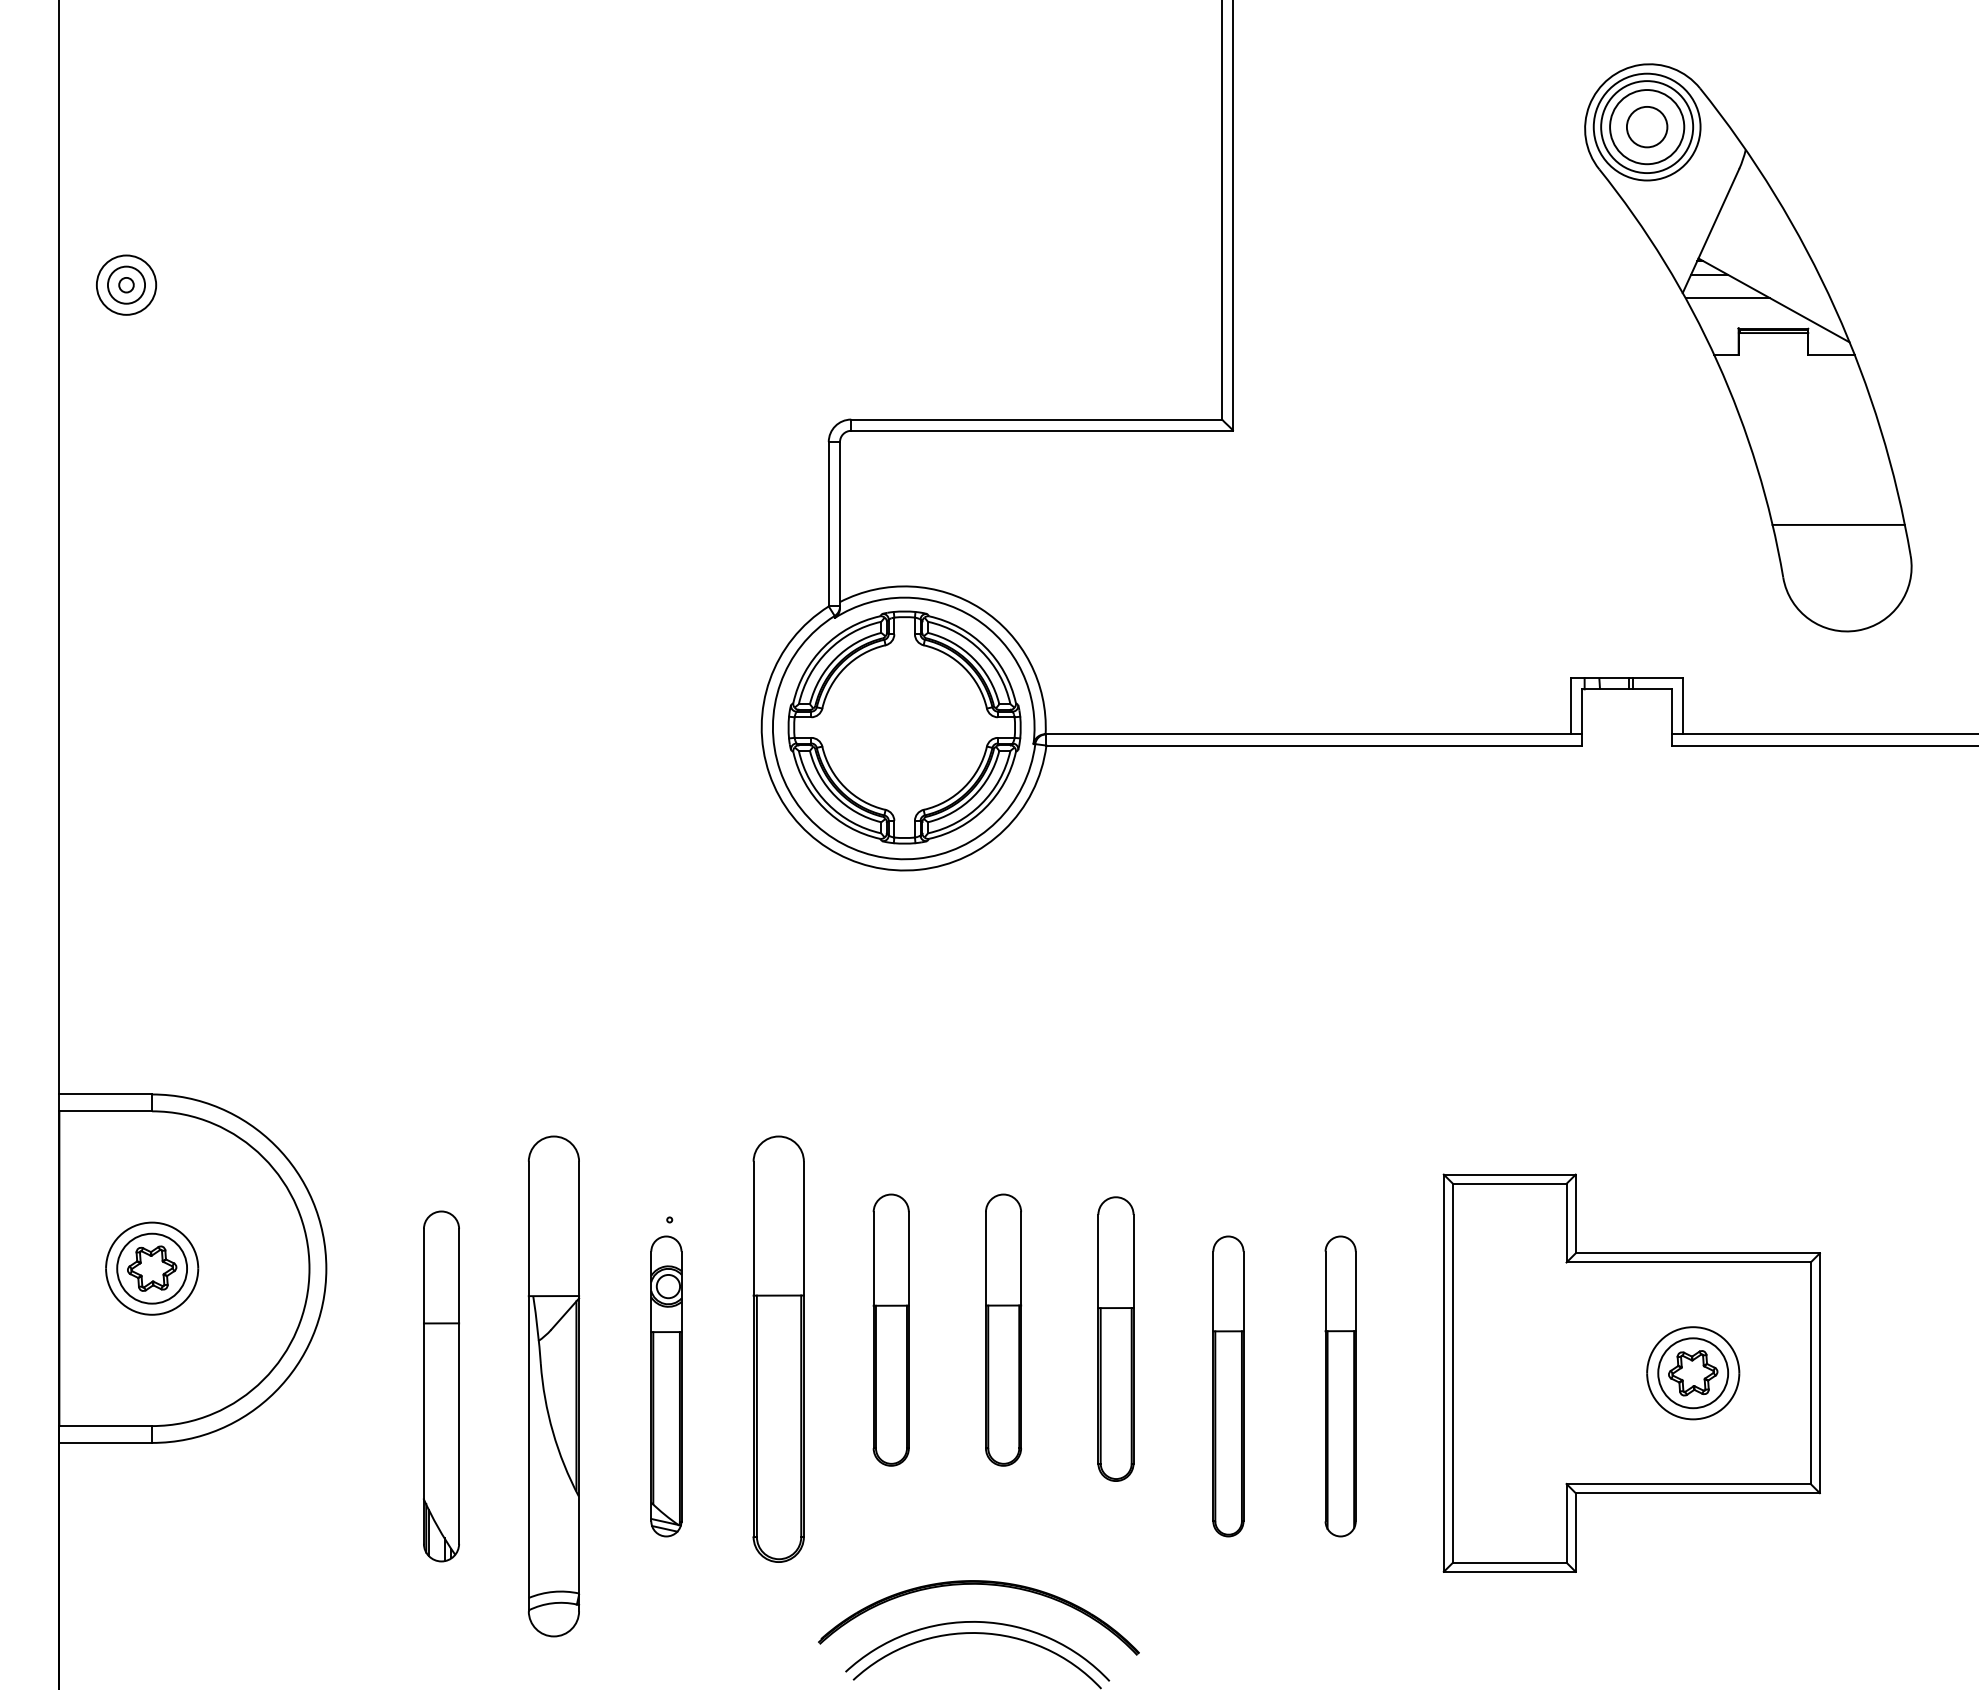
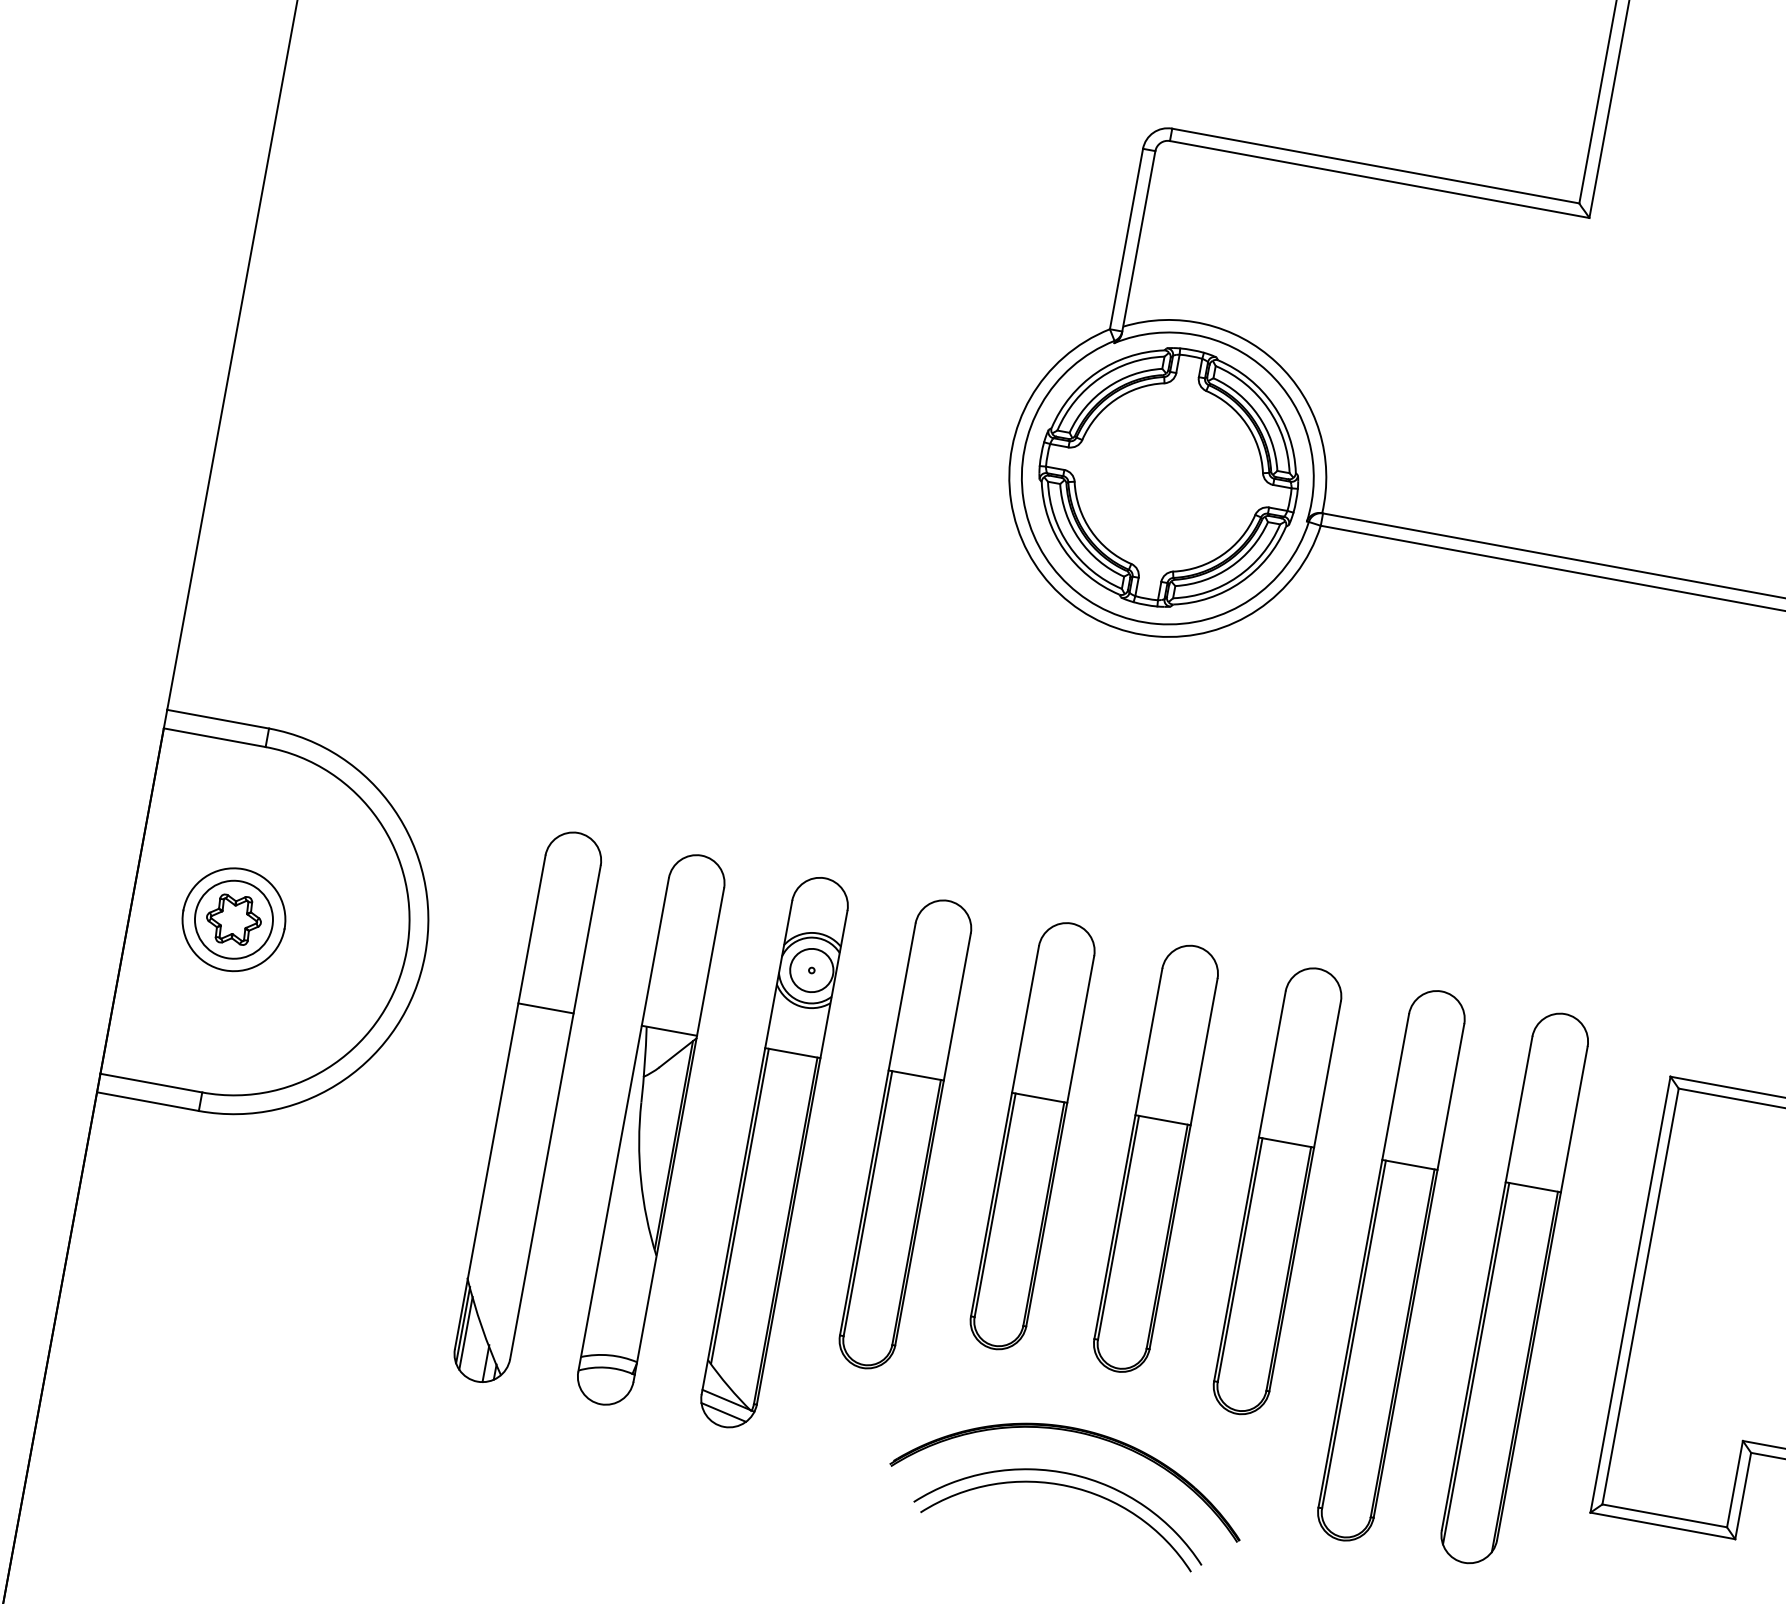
part: (891, 1329) -> (1033, 1135), size x1.43
part: (1003, 1329) -> (1156, 1157), size x1.43
part: (1115, 1338) -> (1277, 1190), size x1.43
part: (441, 1386) -> (527, 1107), size x1.43
part: (666, 1386) -> (774, 1152), size x1.67
part: (1228, 1386) -> (1391, 1265), size x1.67
part: (1340, 1386) -> (1514, 1288), size x1.67

